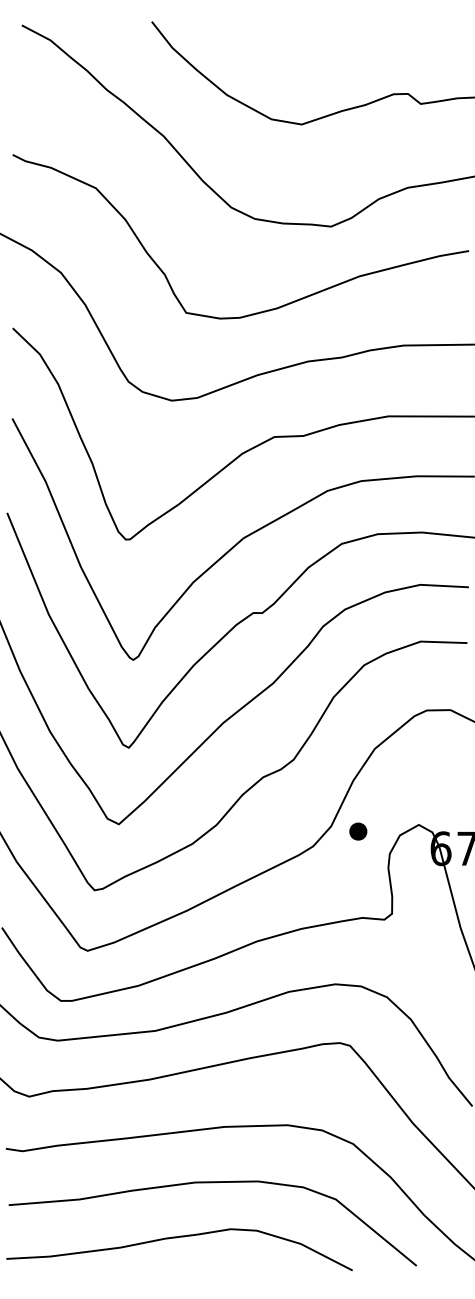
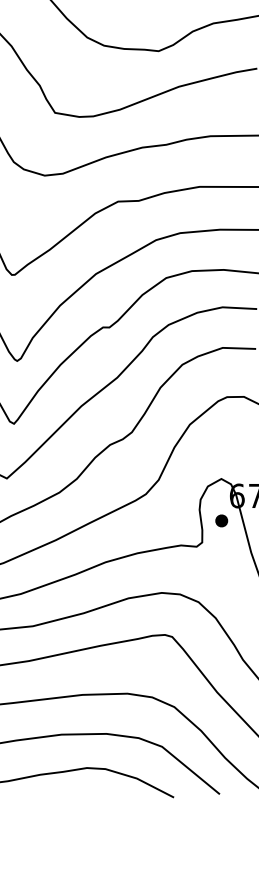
part: (358, 831) -> (221, 520), moved

